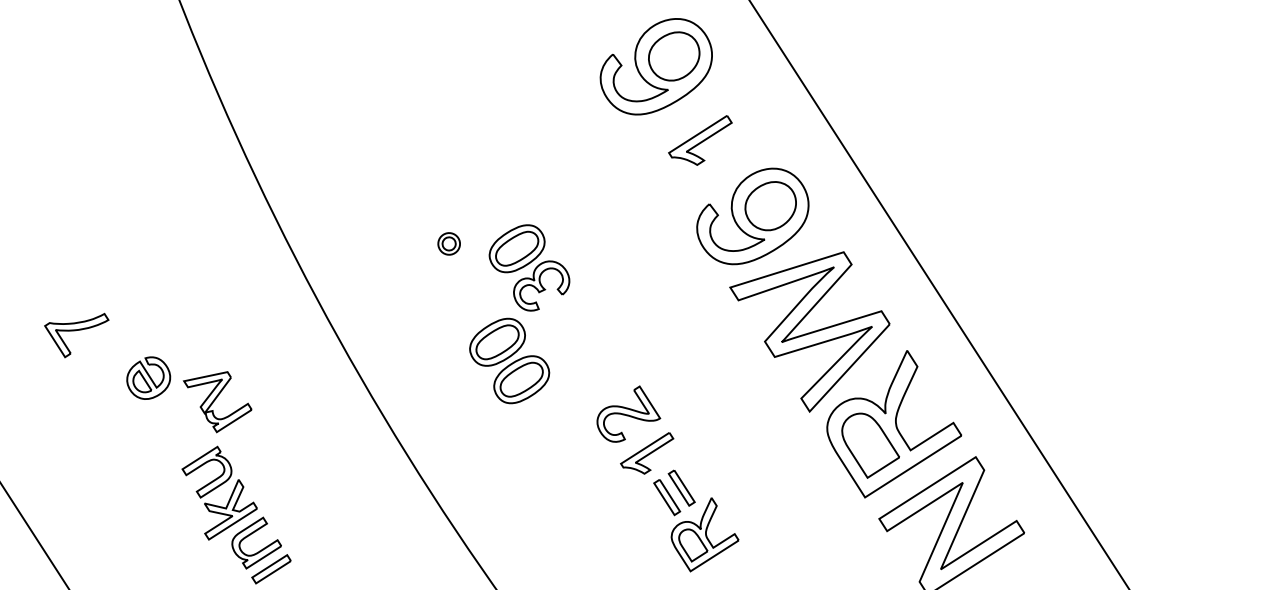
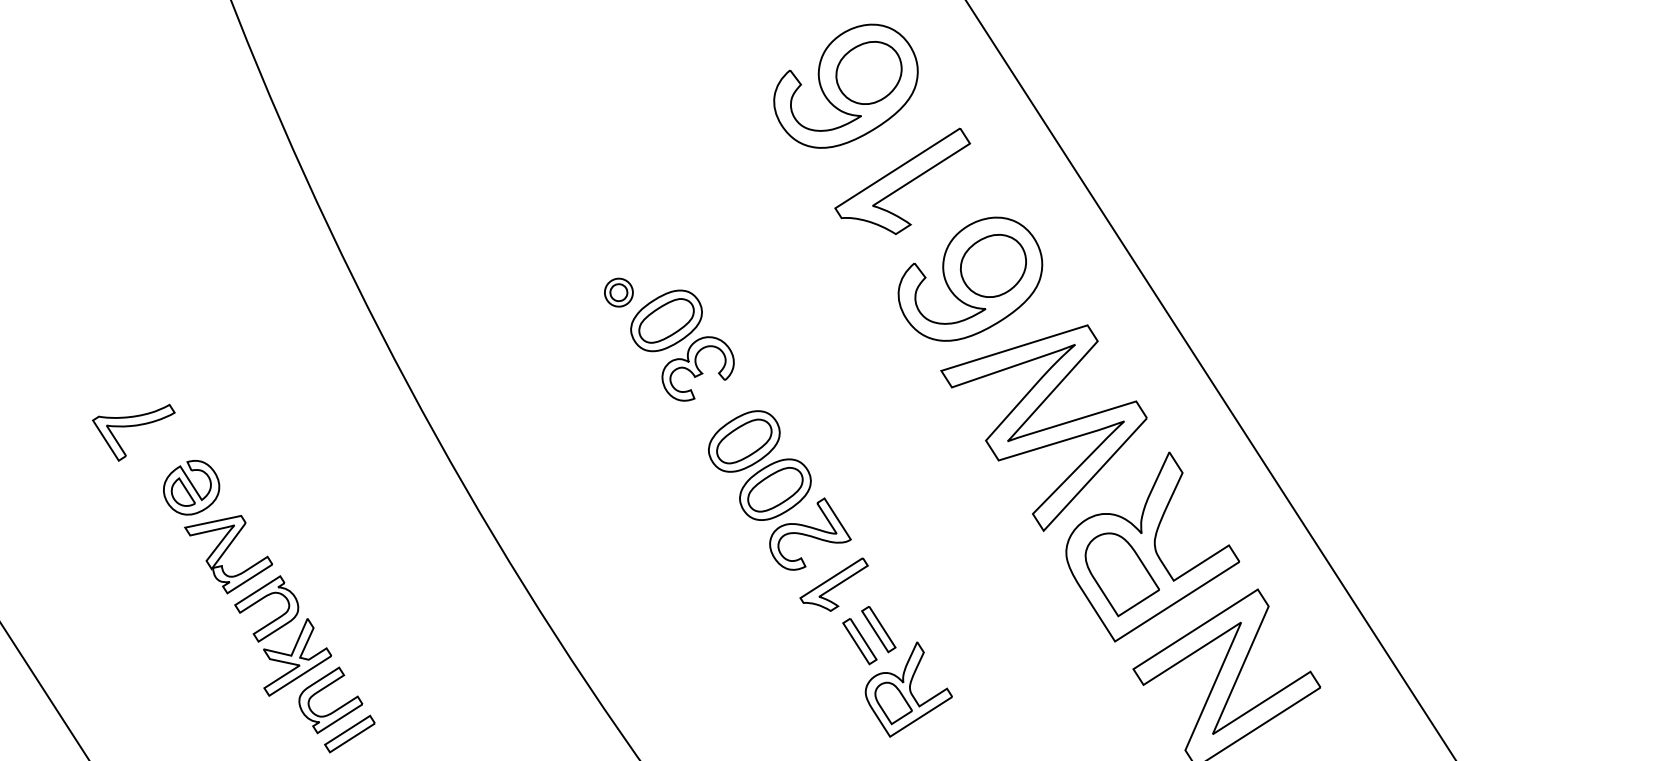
part: (700, 139) -> (902, 180), size x1.67
part: (448, 243) -> (618, 292), moved
part: (76, 335) -> (133, 432), moved
part: (509, 360) -> (759, 465), moved
part: (217, 402) -> (228, 554), moved

